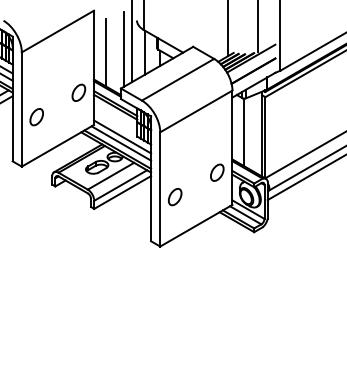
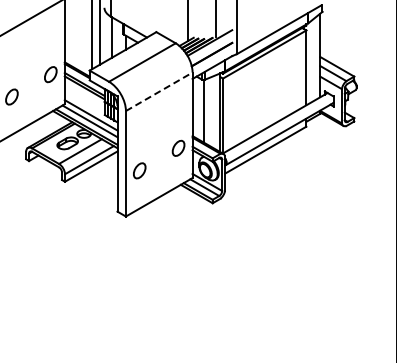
line: (105, 52) -> (75, 37), removed
line: (196, 111) -> (159, 91), solid -> dashed

